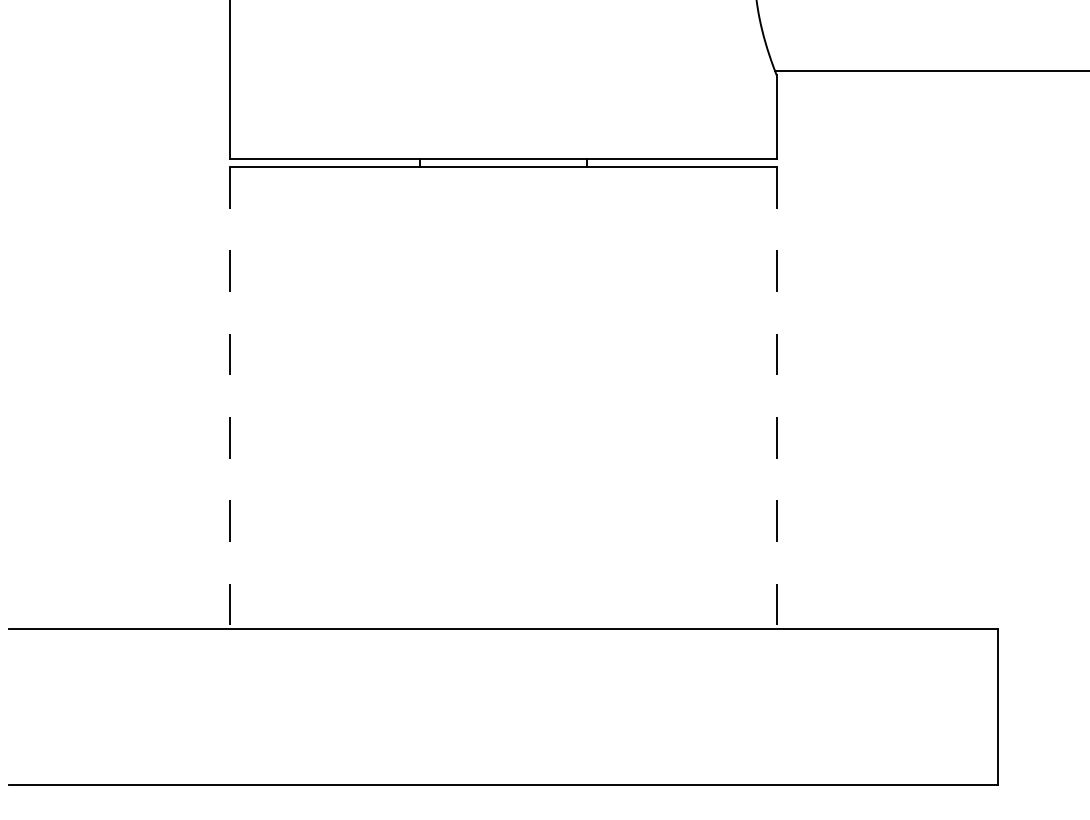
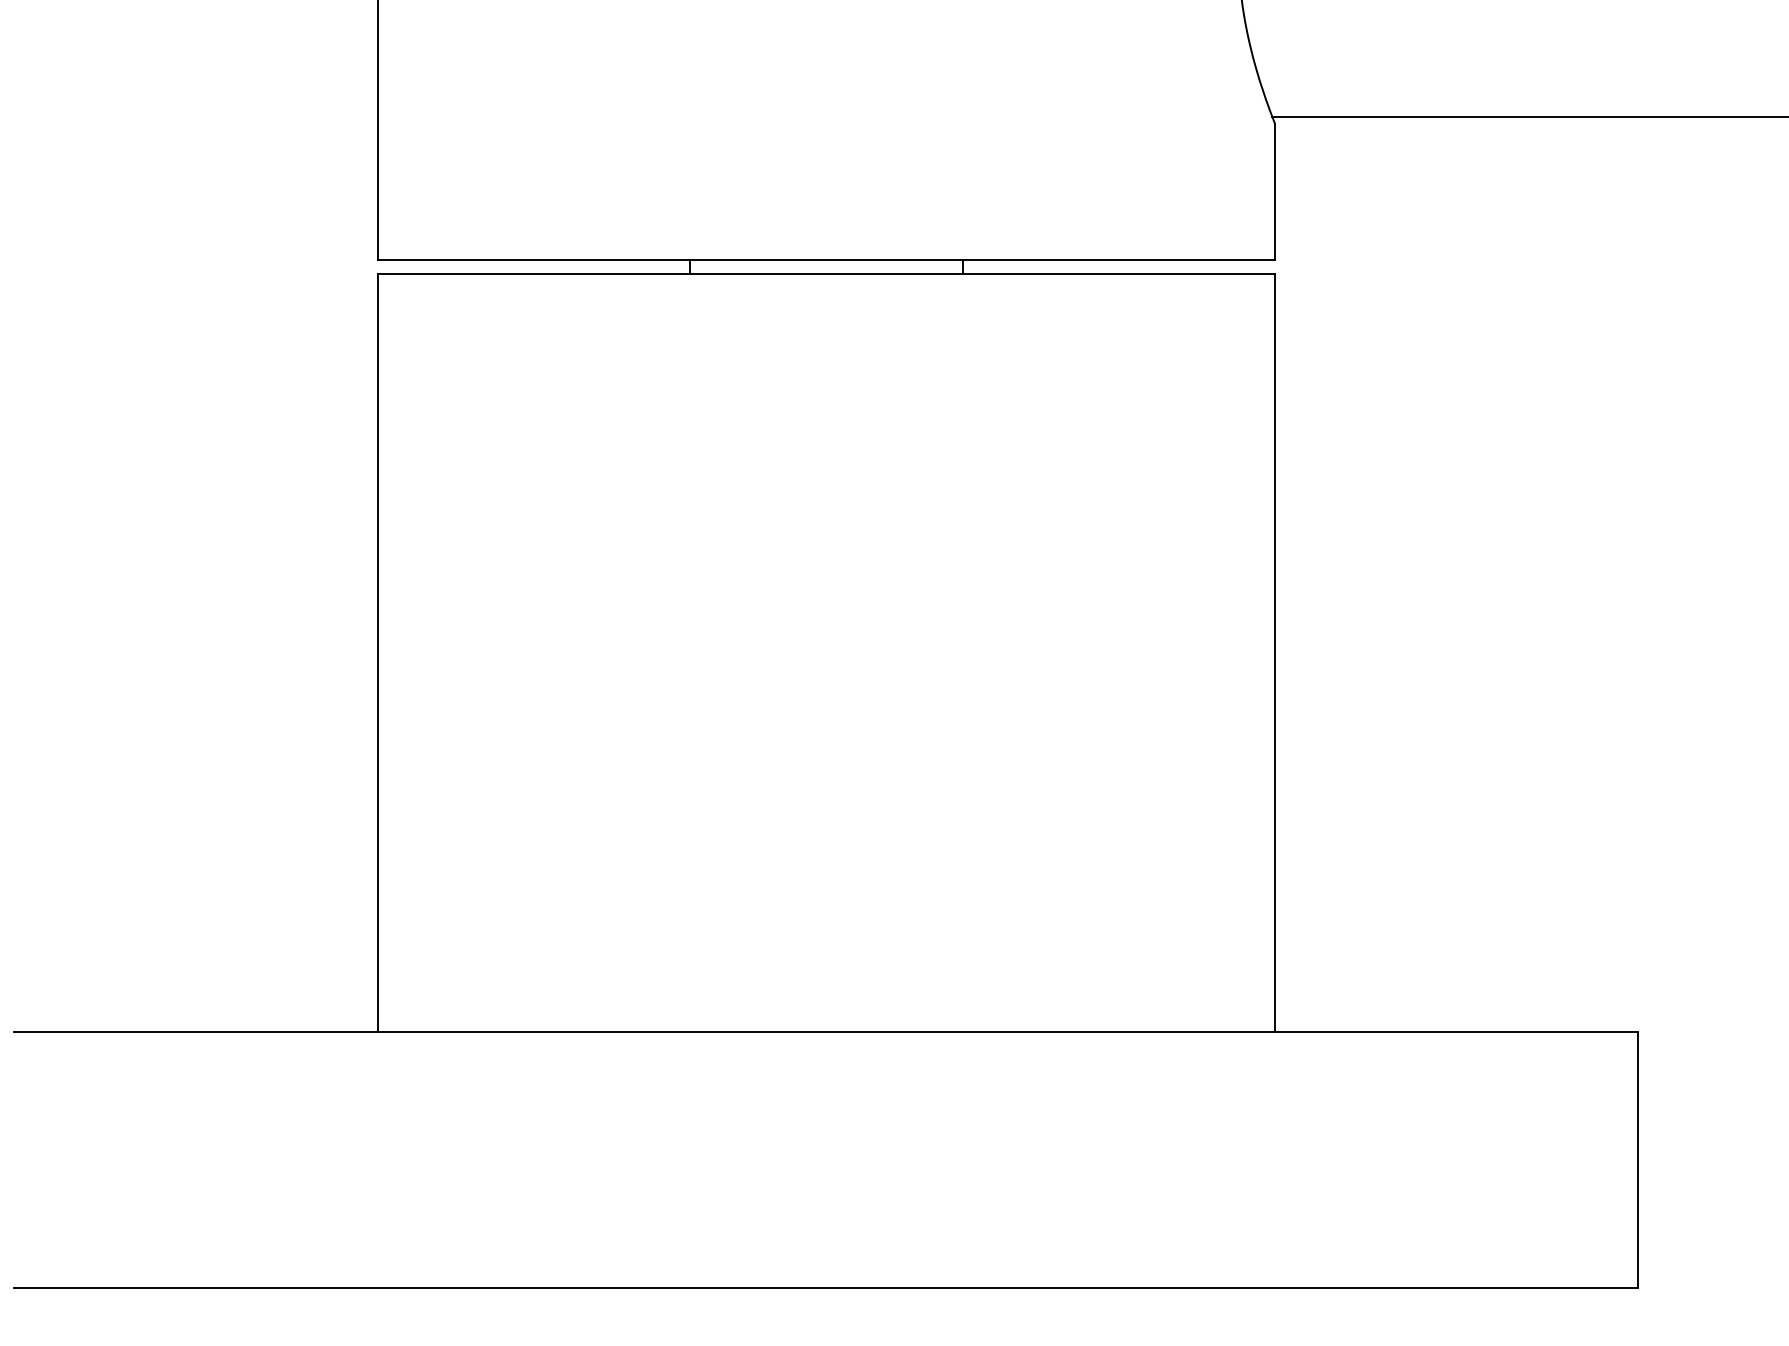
line: (230, 397) -> (378, 652), dashed -> solid
line: (776, 397) -> (1274, 652), dashed -> solid

